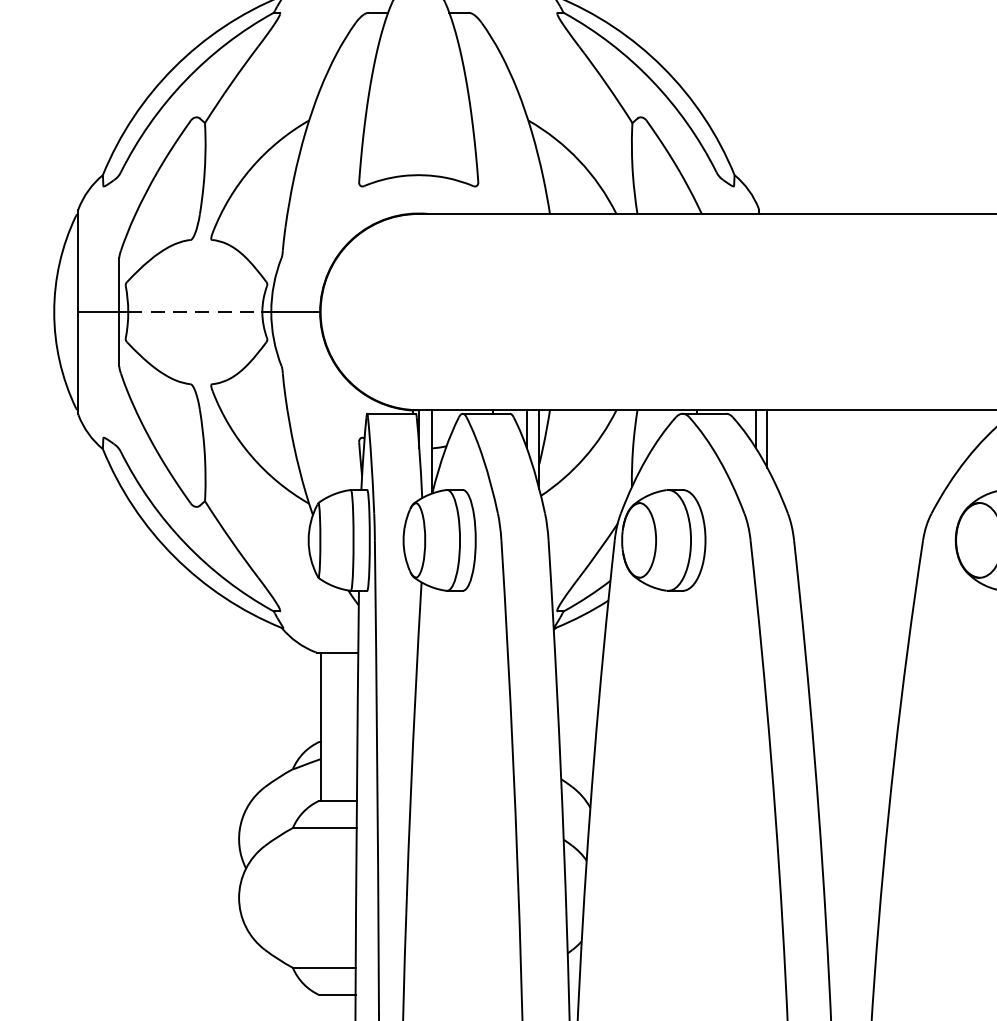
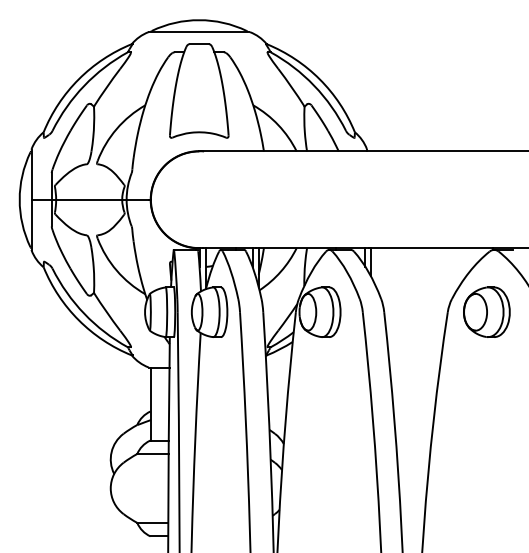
line: (195, 311) -> (89, 199), dashed -> solid

